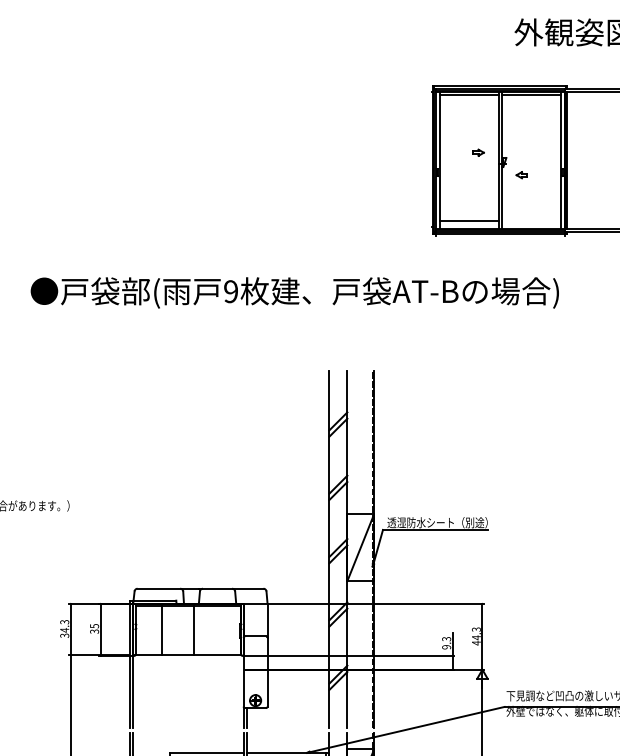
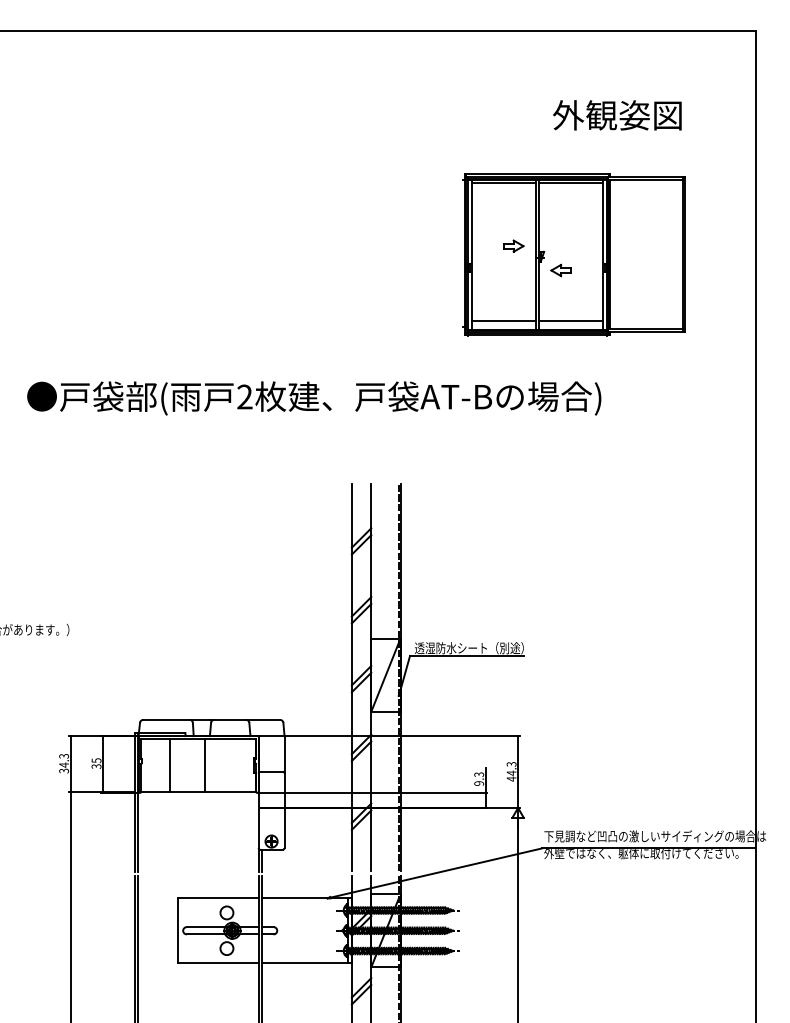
part: (478, 152) -> (513, 245), size x1.67
part: (521, 175) -> (560, 270), size x1.67
line: (531, 221) -> (571, 320), added
text: (230, 292) -> (244, 397), 9 -> 2

